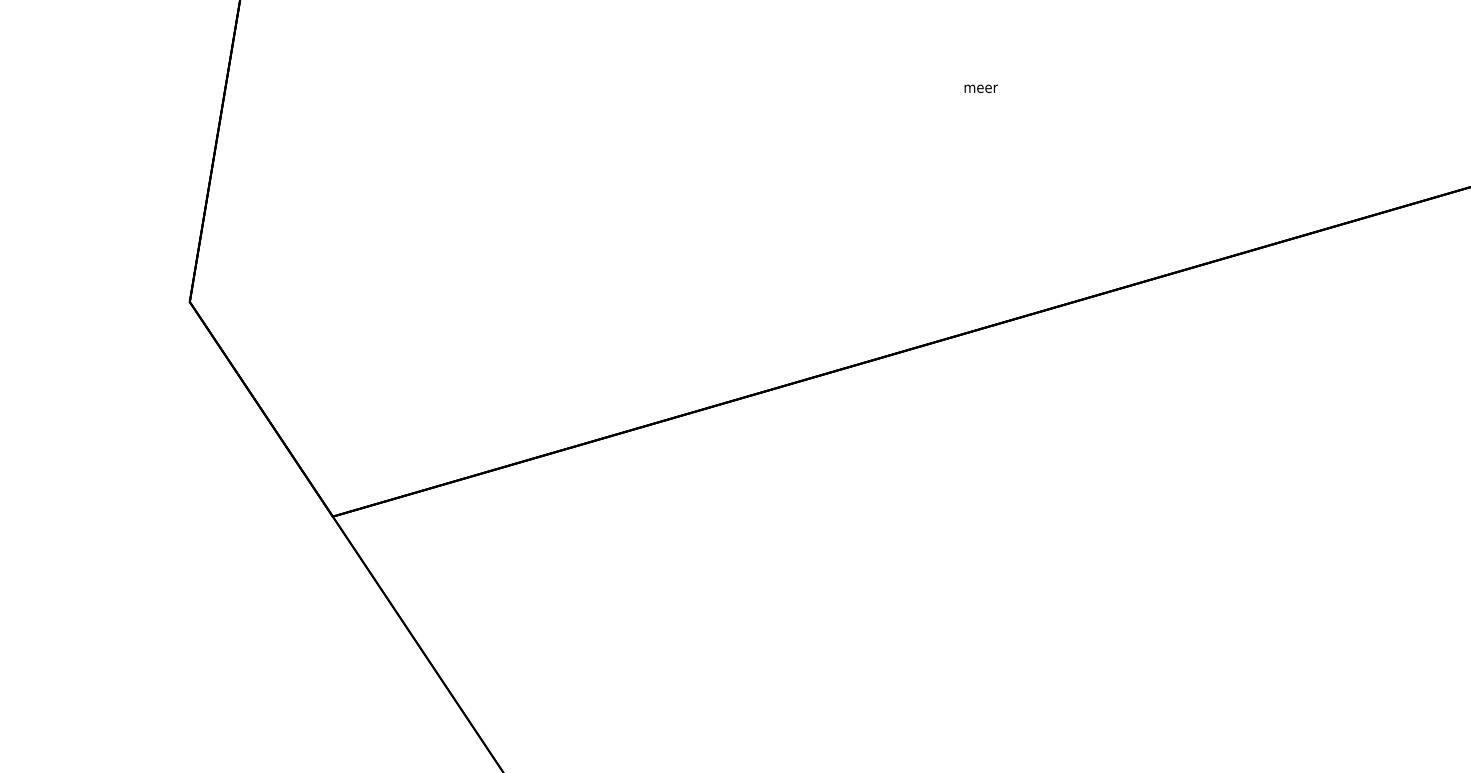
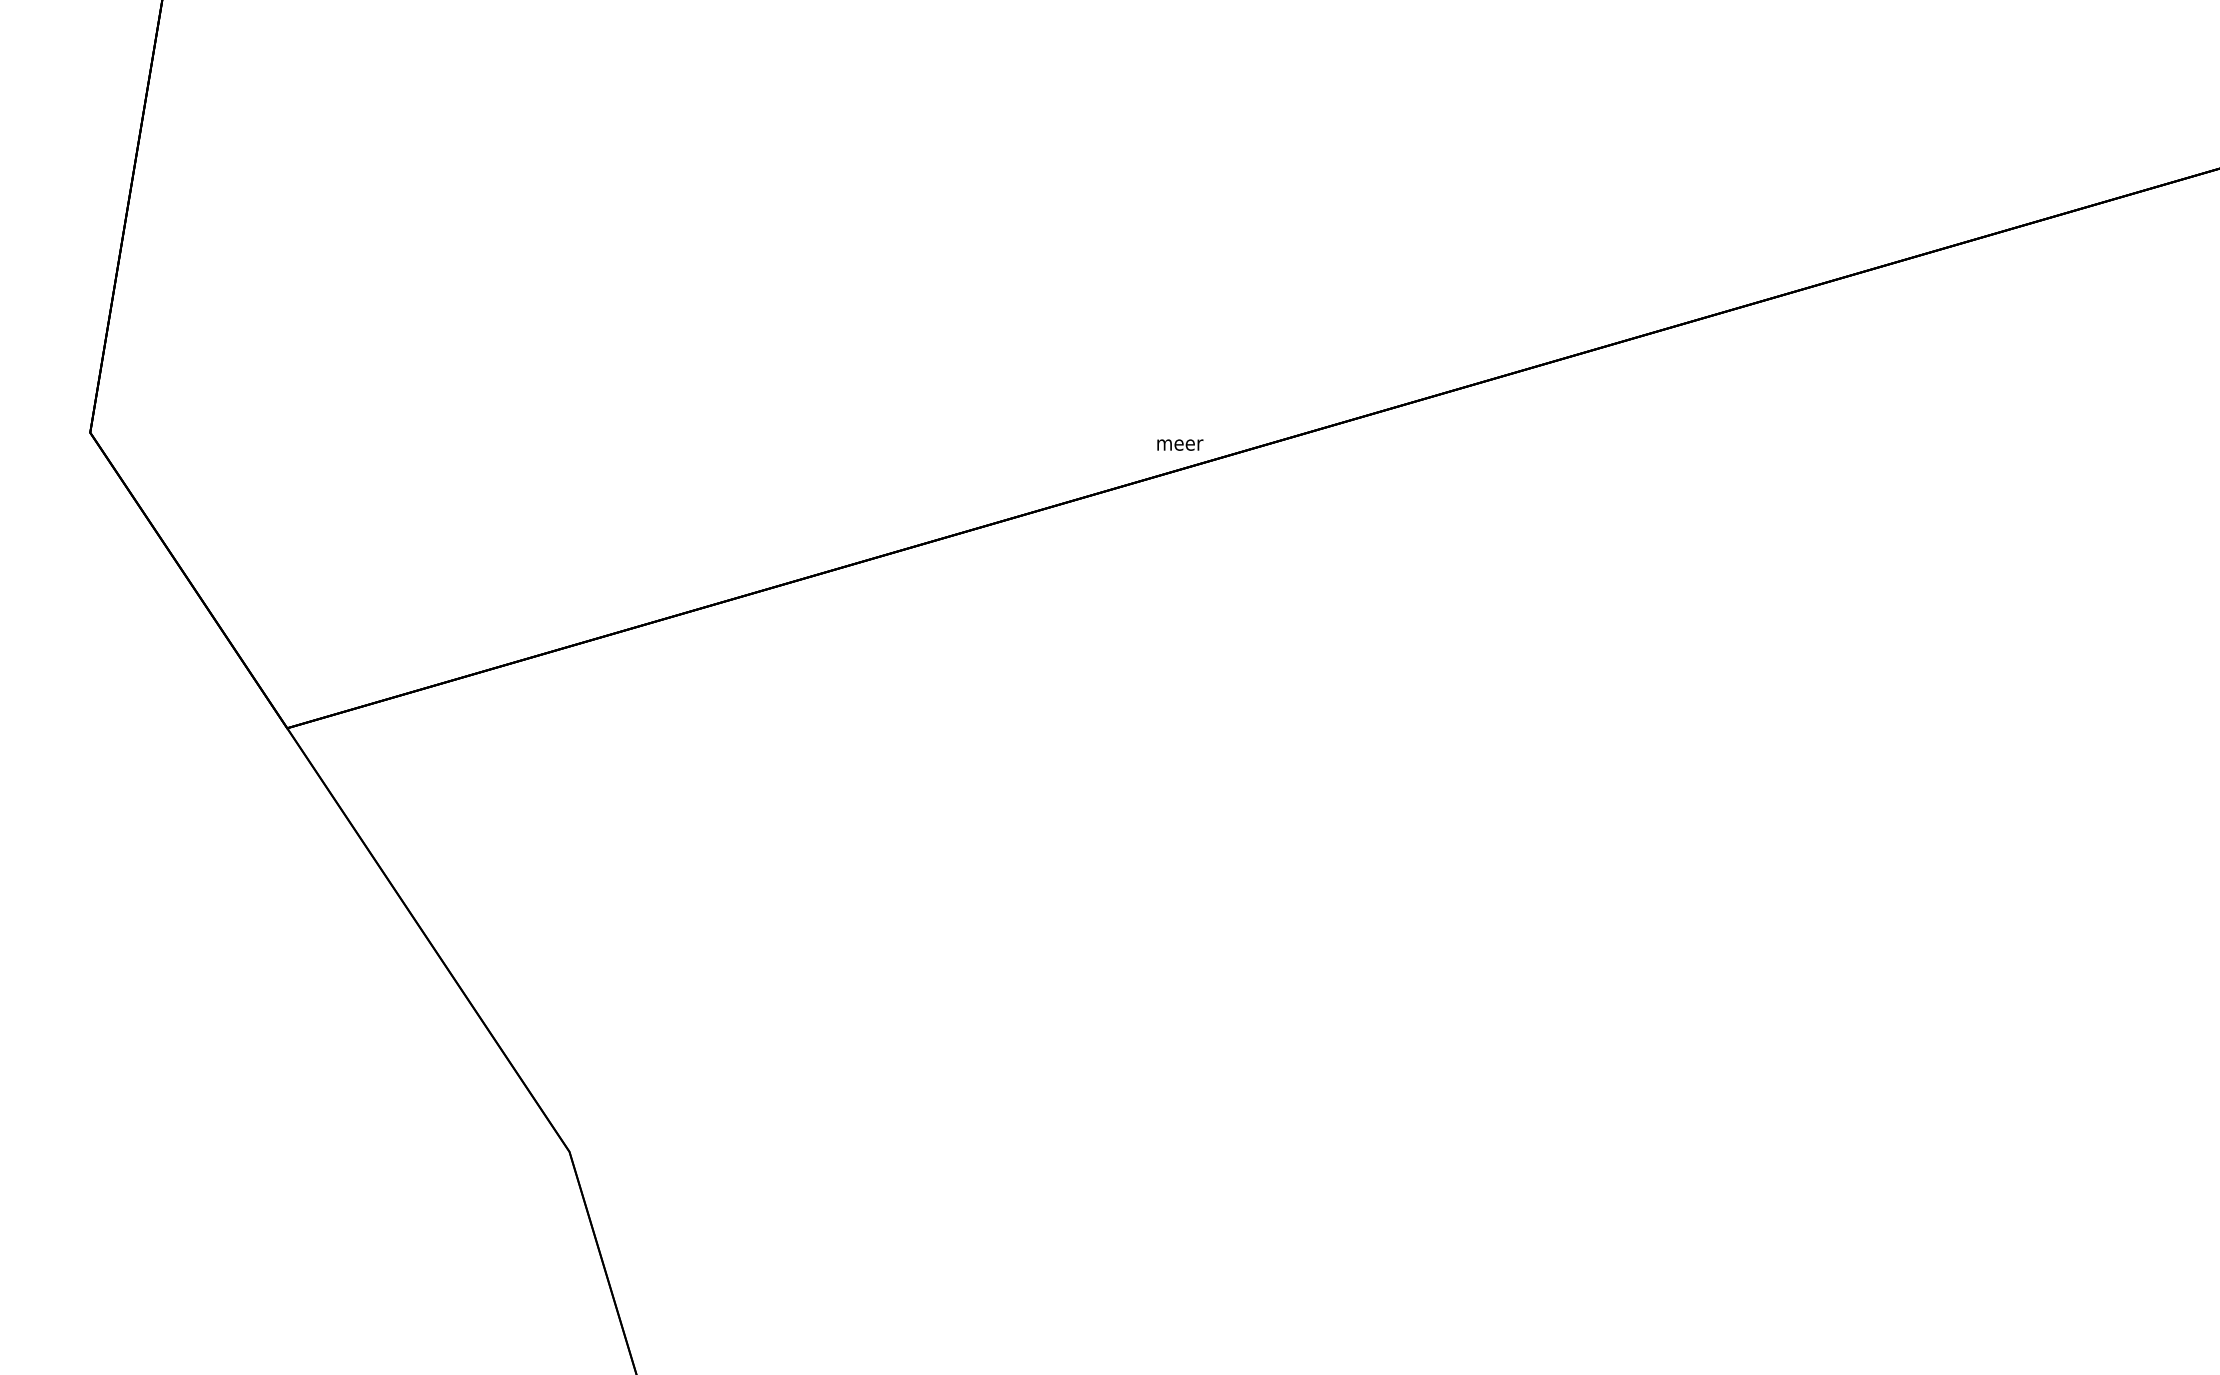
text: (981, 88) -> (1180, 444), moved

